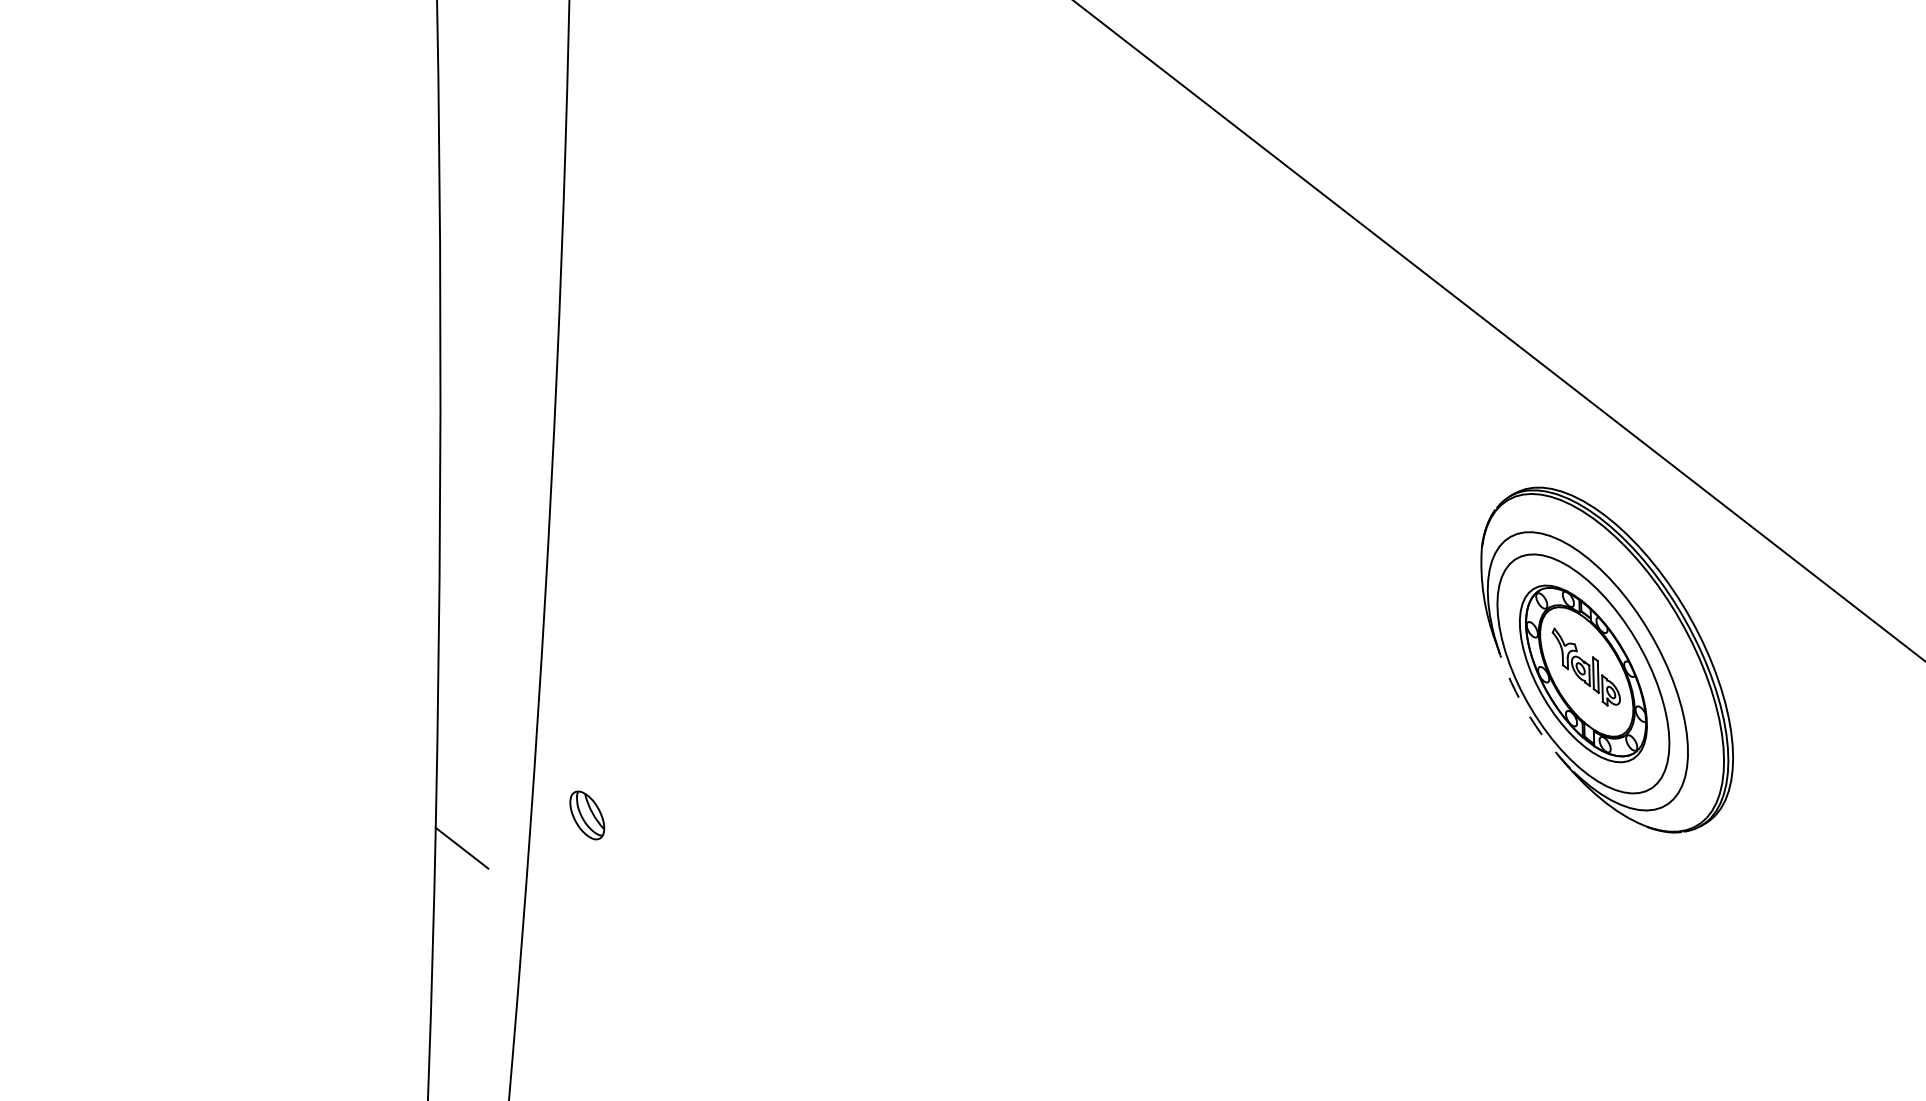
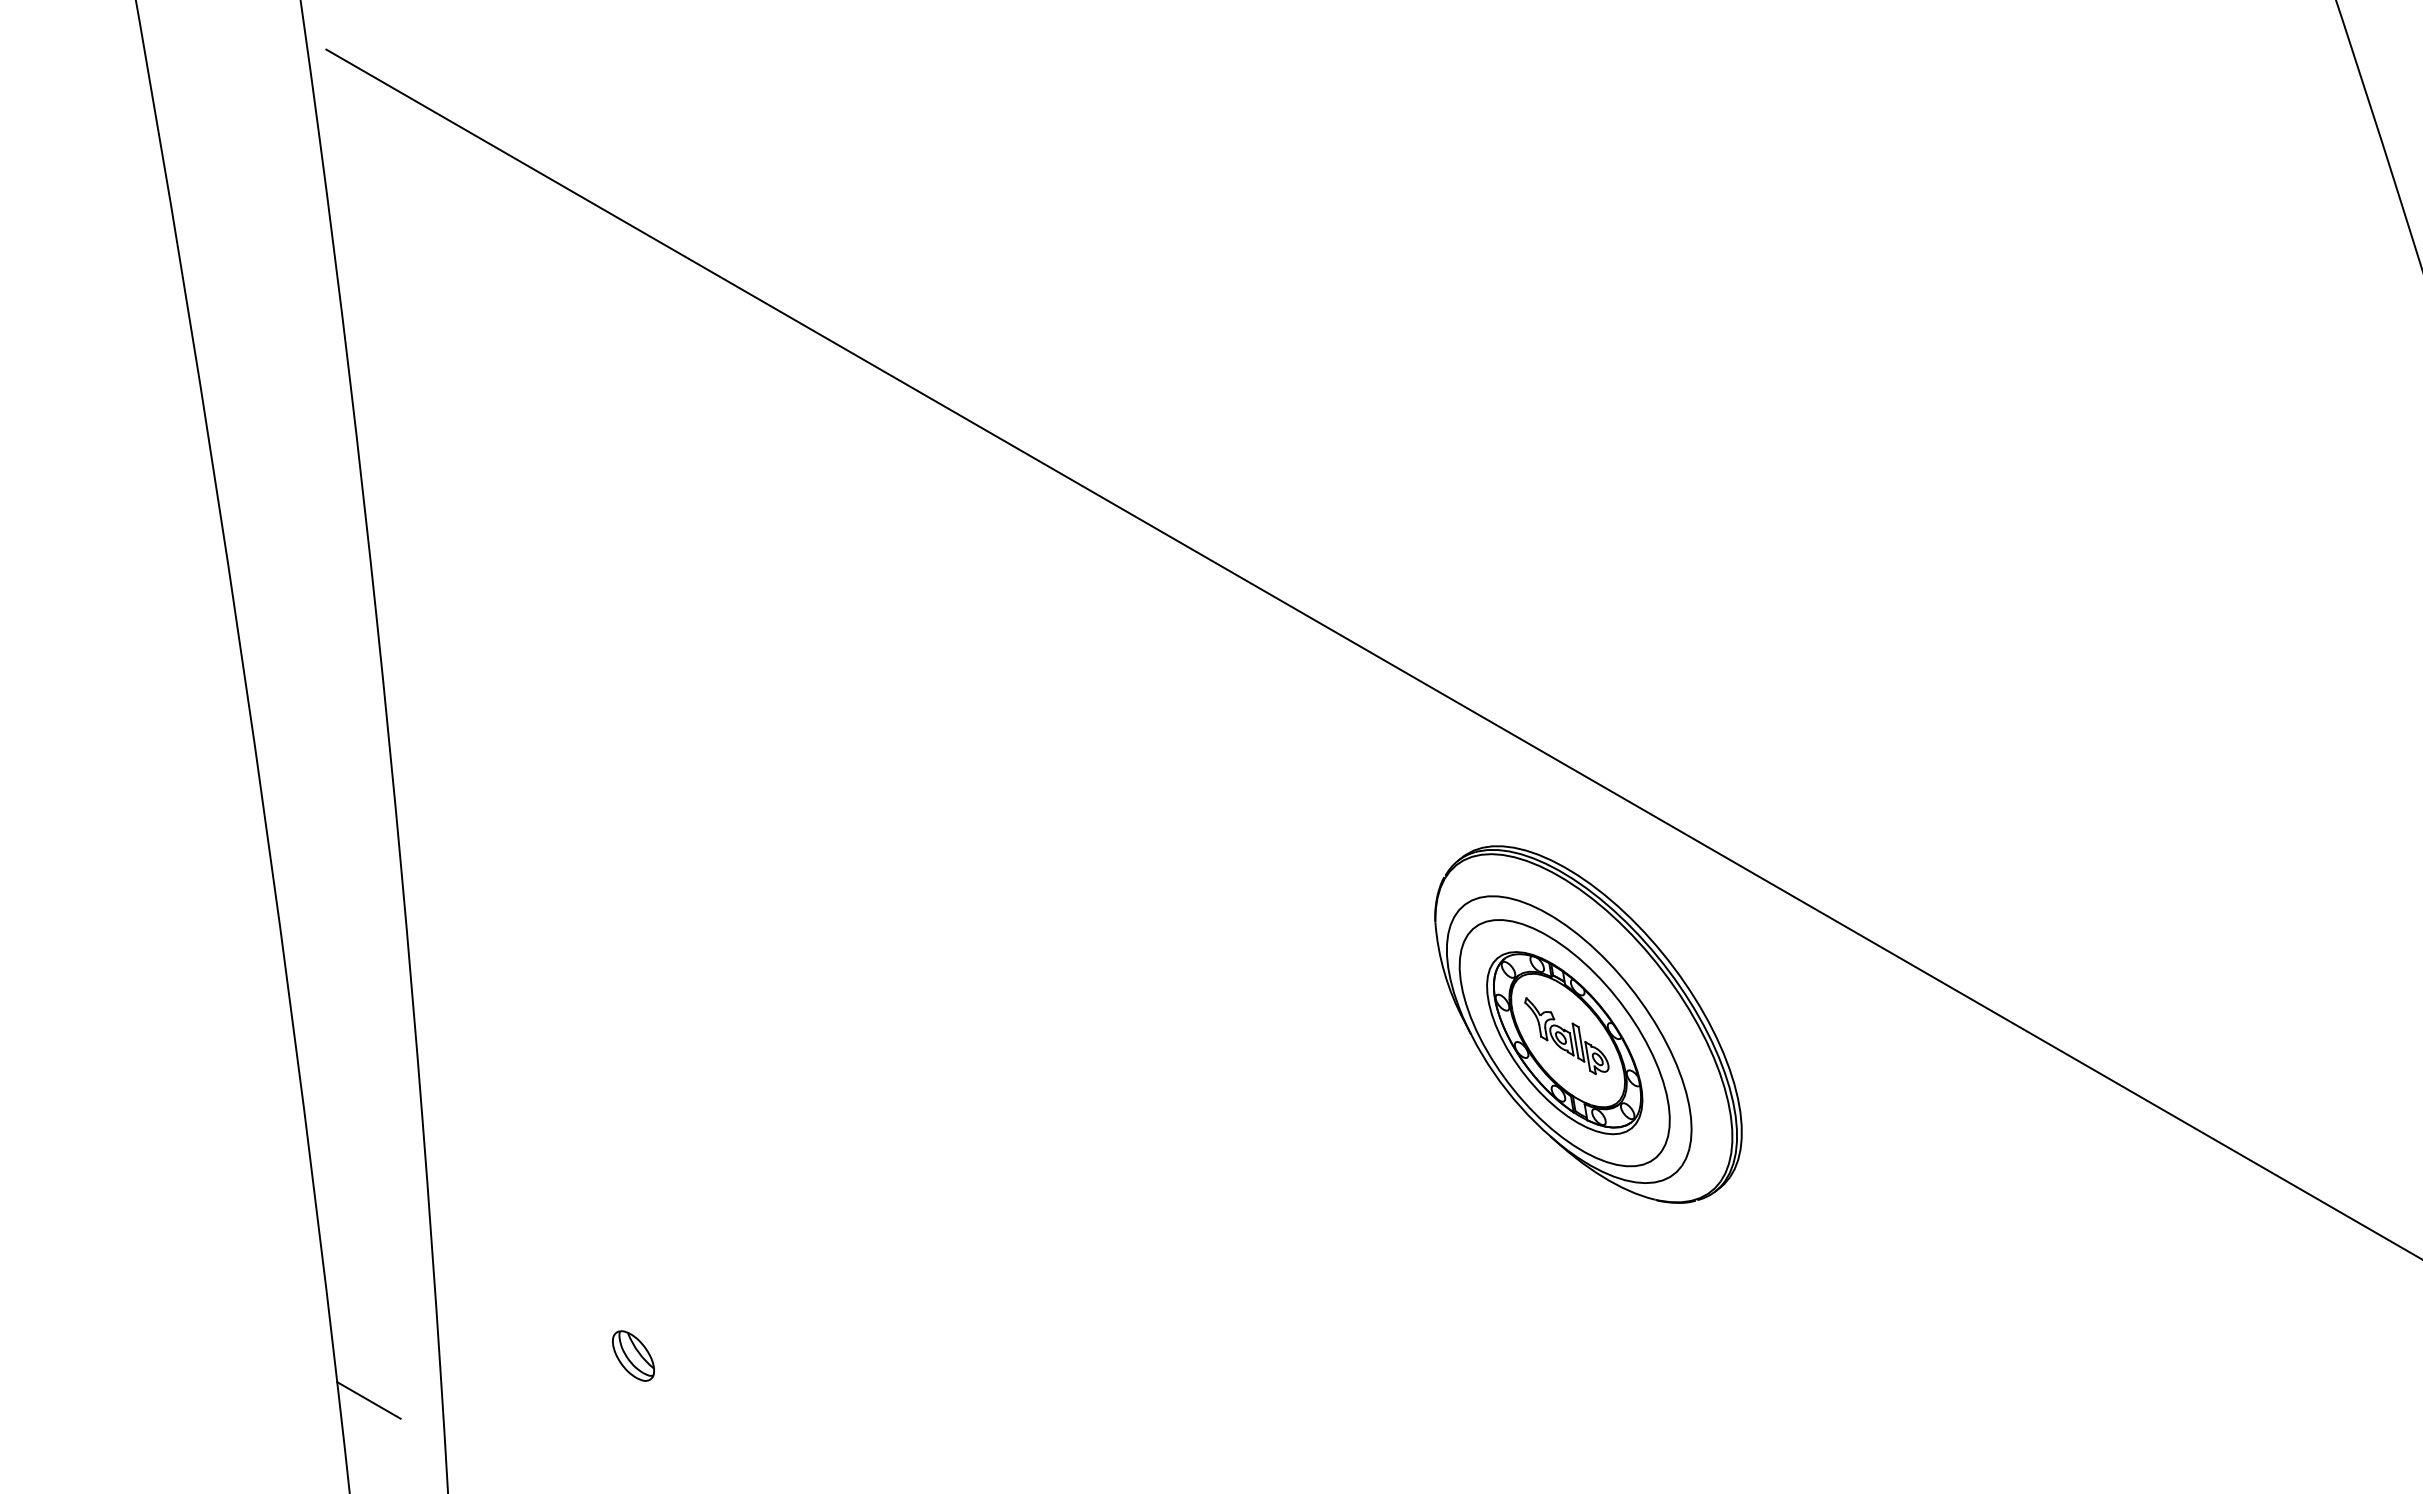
arc: (1525, 709) -> (1506, 1090), dashed -> solid
part: (587, 814) -> (633, 1355), moved

